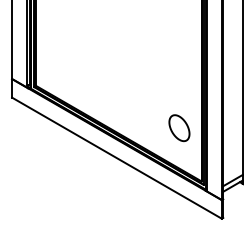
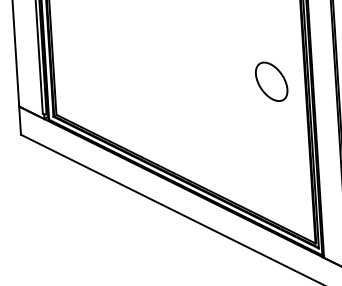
part: (179, 128) -> (271, 82), moved

